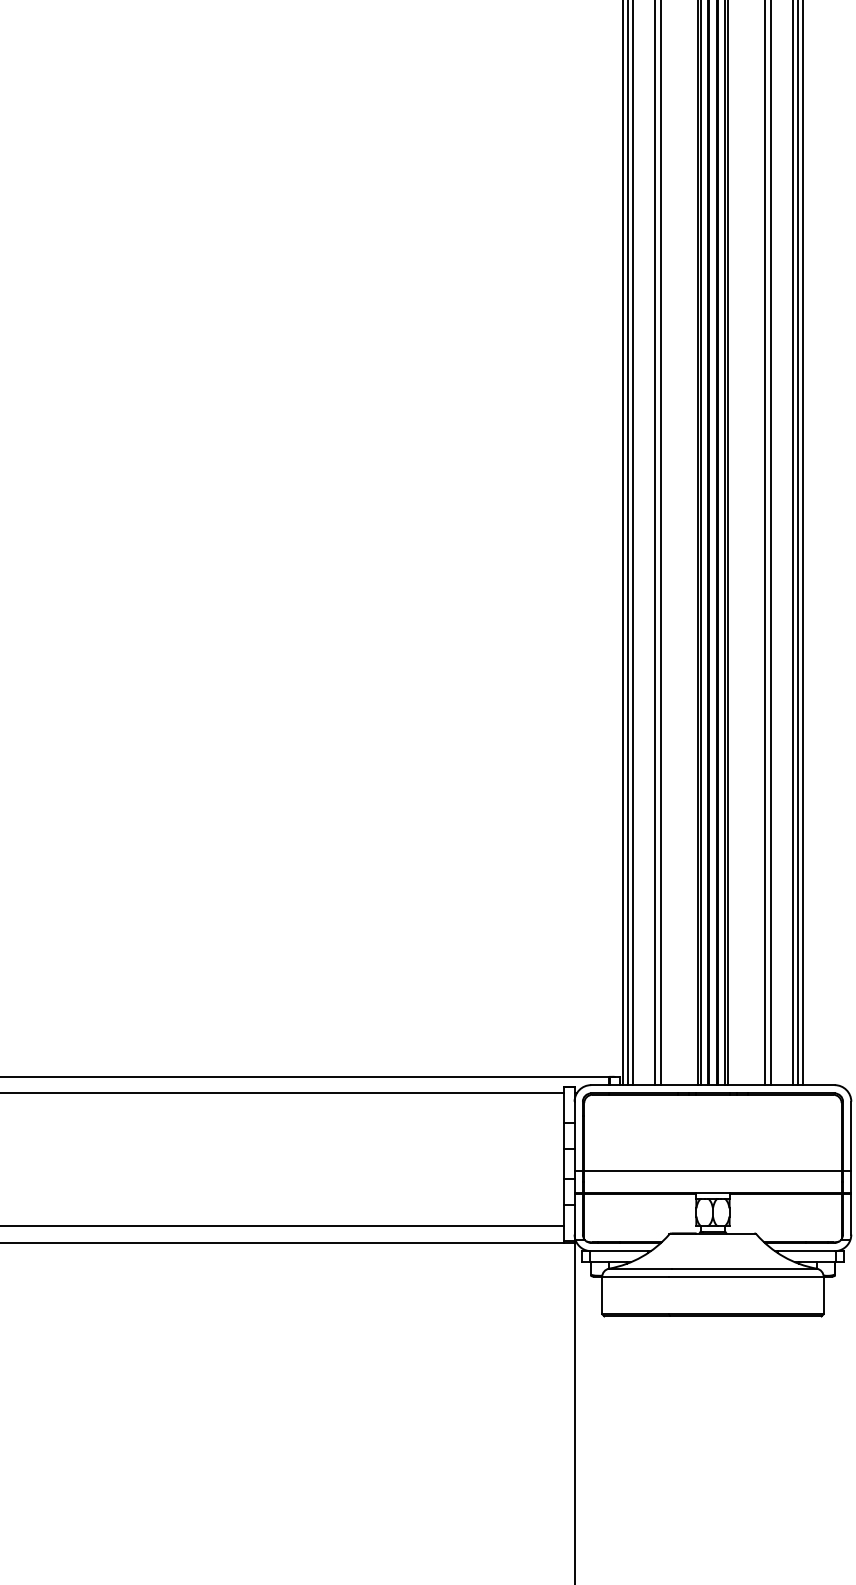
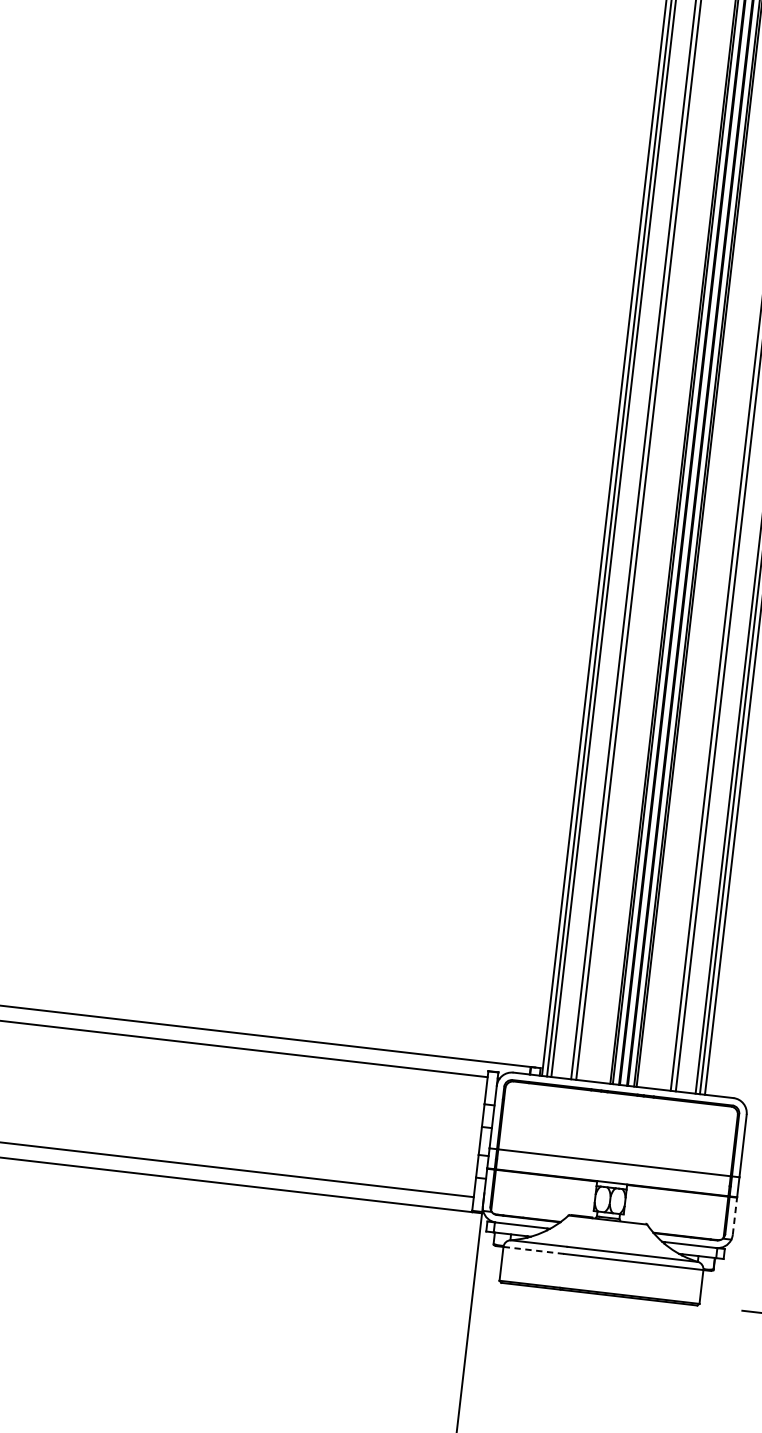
line: (851, 1213) -> (735, 1215), solid -> dashed
line: (635, 1276) -> (533, 1250), solid -> dashed

